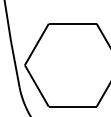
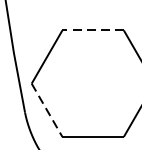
line: (72, 23) -> (92, 30), solid -> dashed
line: (36, 85) -> (46, 109), solid -> dashed

